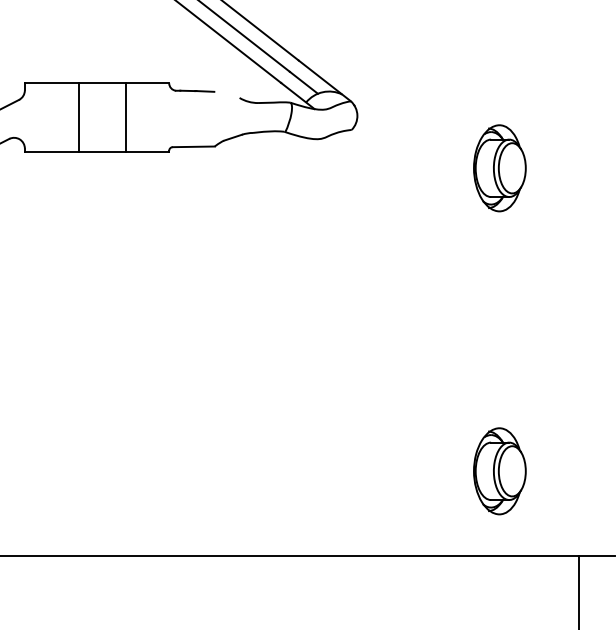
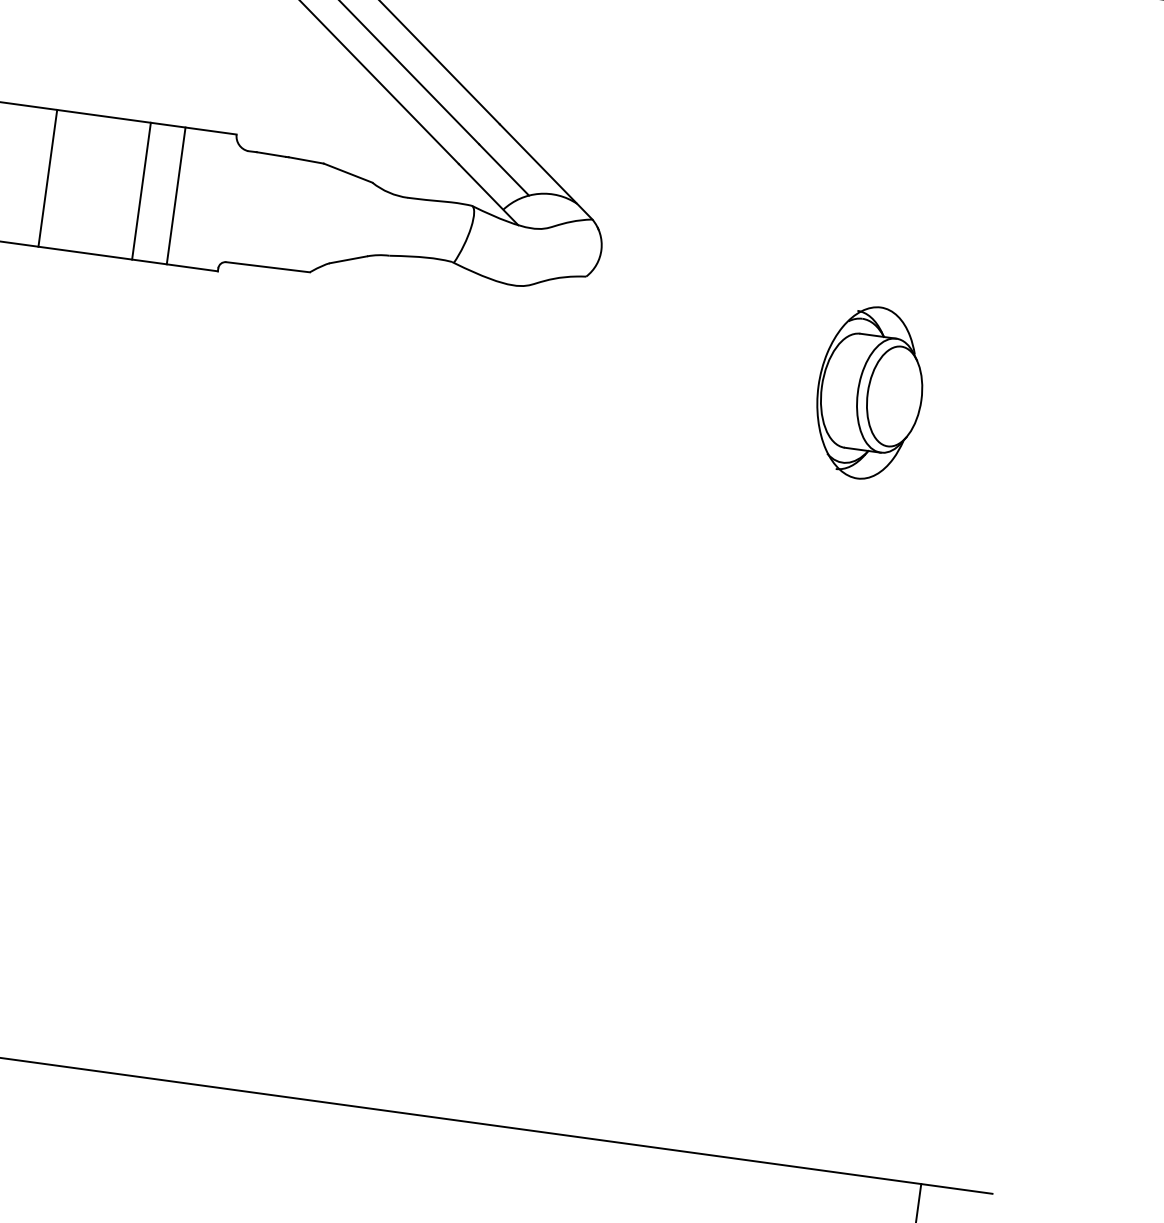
line: (226, 94) -> (347, 172), added
line: (143, 117) -> (176, 195), added
part: (499, 471) -> (786, 994), removed

